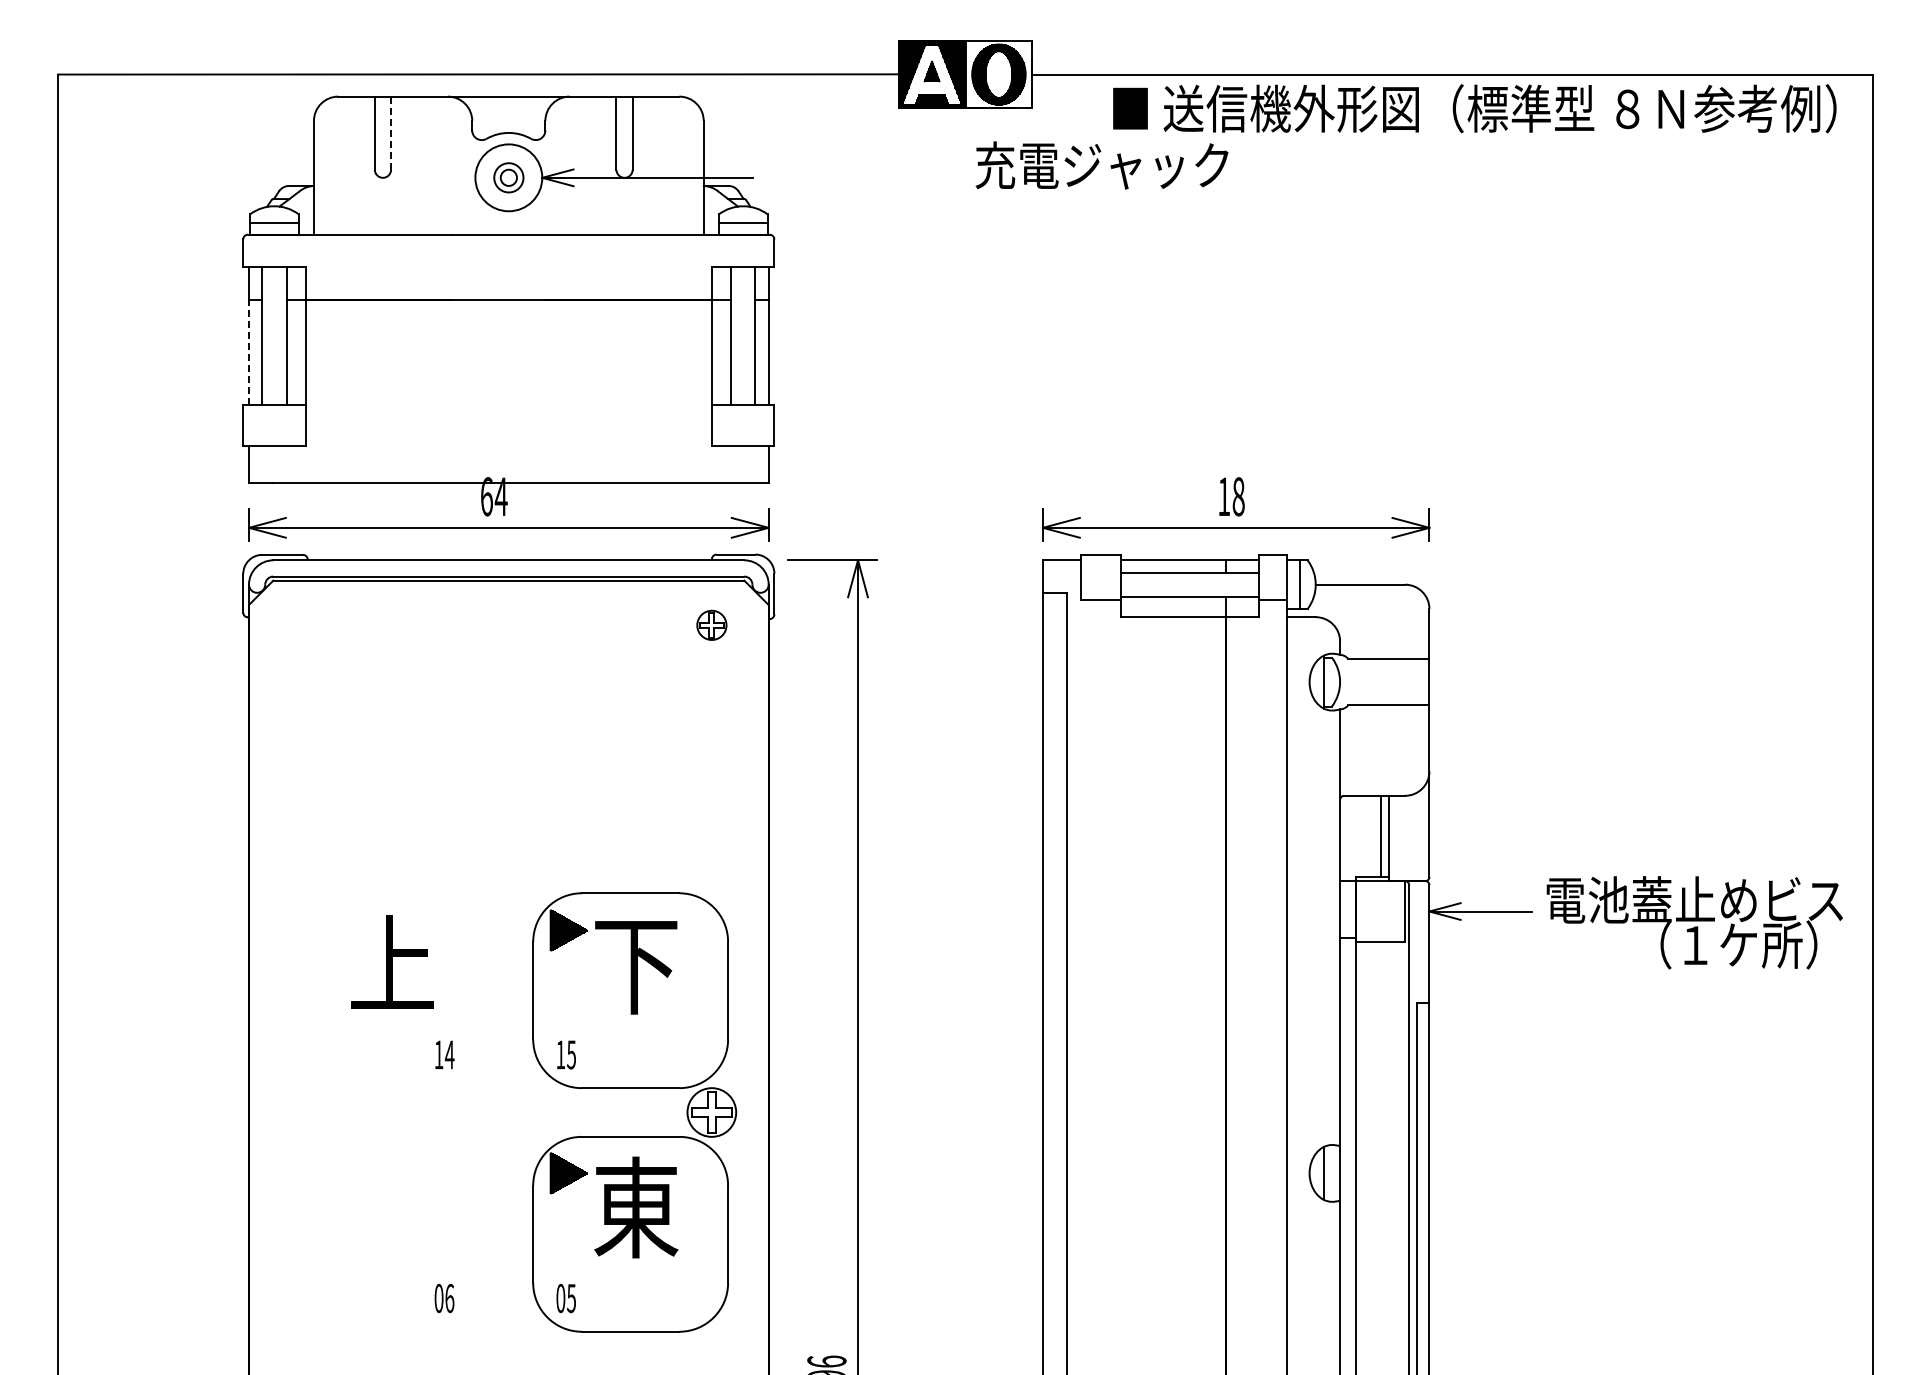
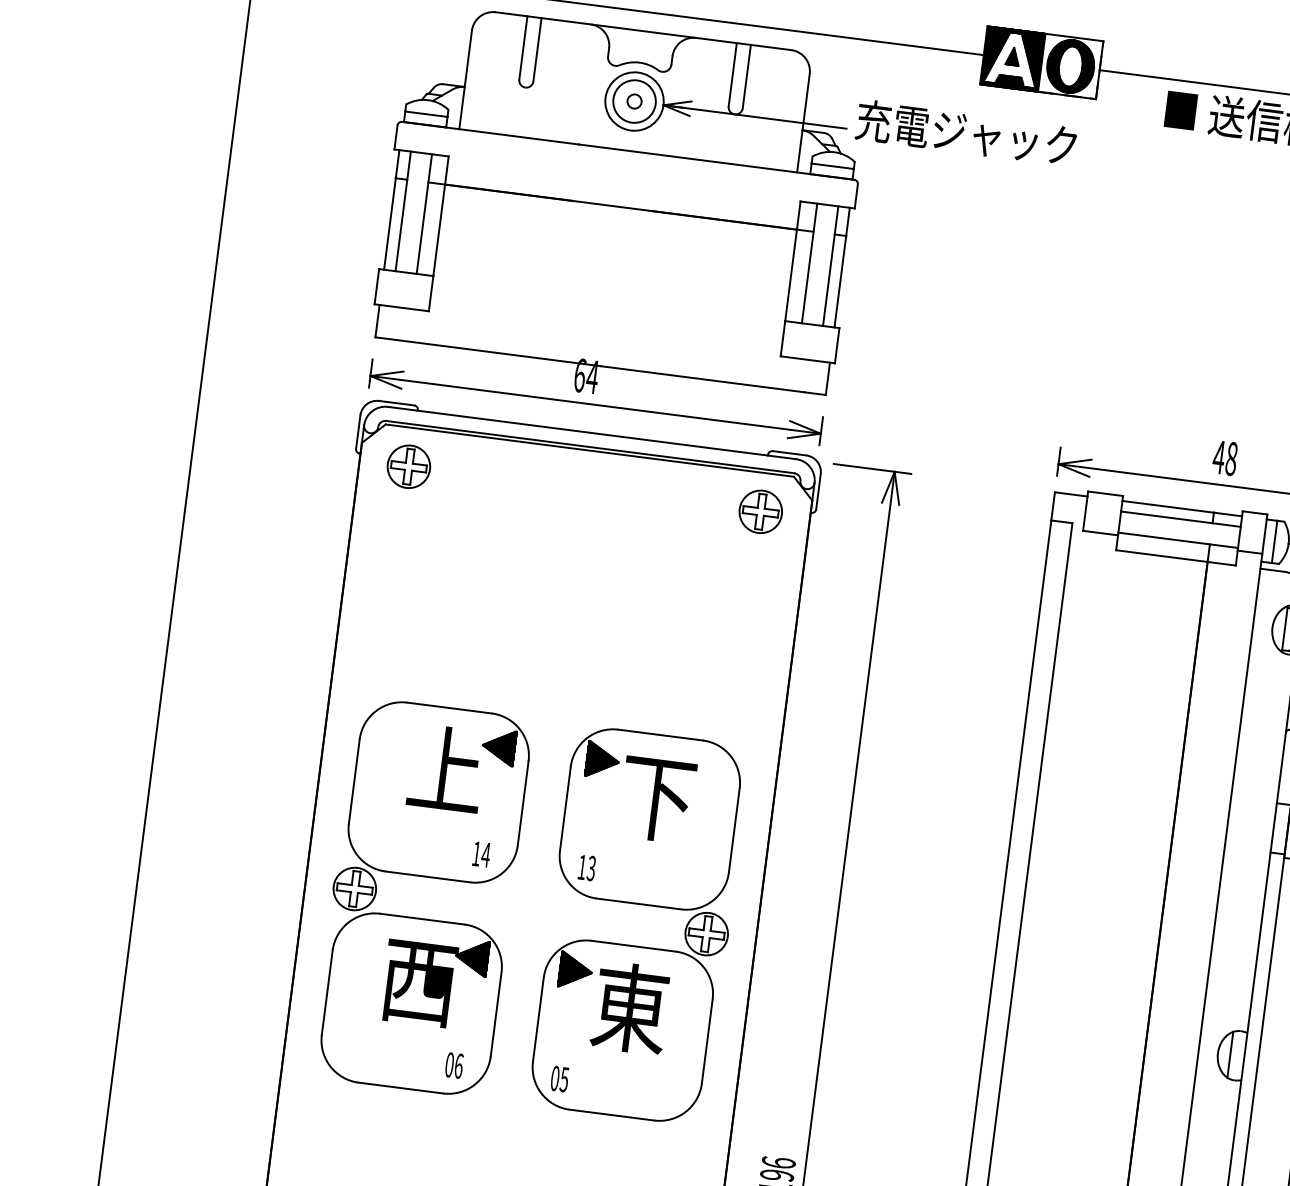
line: (391, 133) -> (537, 50), dashed -> solid
text: (1101, 165) -> (965, 133), moved
circle: (508, 177) -> (634, 101), size x1.67
line: (248, 352) -> (389, 224), dashed -> solid
text: (1223, 496) -> (1218, 457), 18 -> 48
part: (305, 625) -> (408, 466), added
part: (711, 625) -> (760, 512), size x1.67
text: (571, 1054) -> (591, 868), 15 -> 13
part: (382, 1088) -> (423, 876), added

